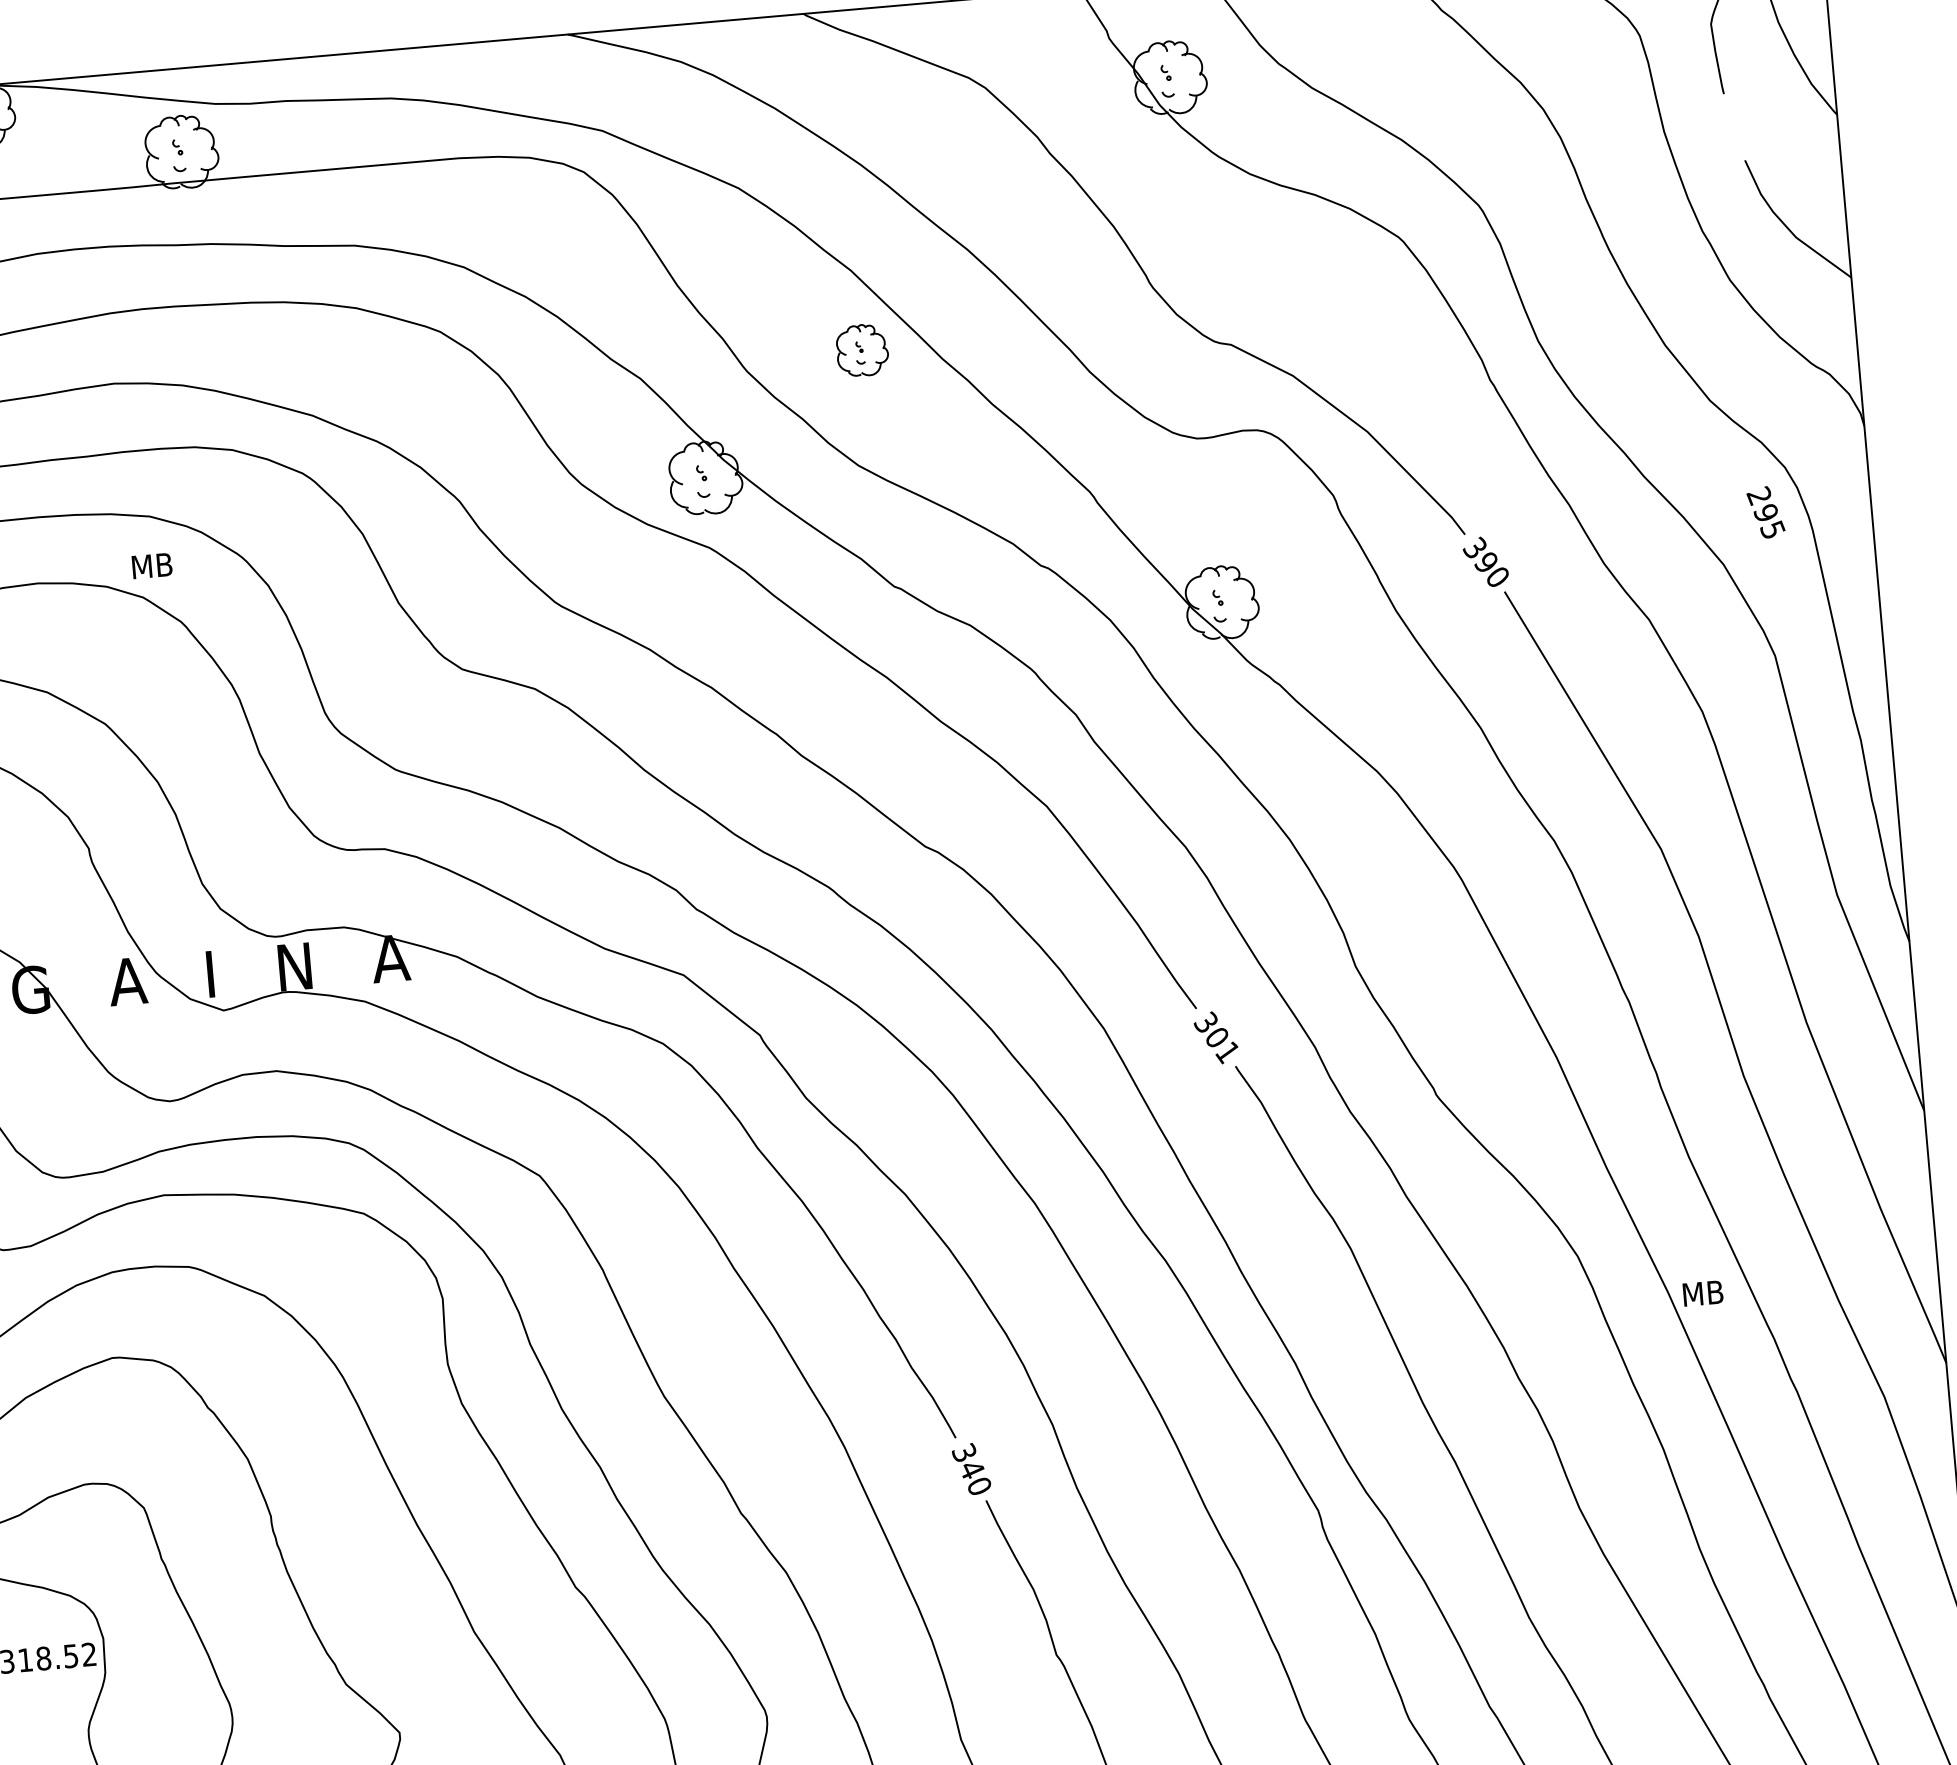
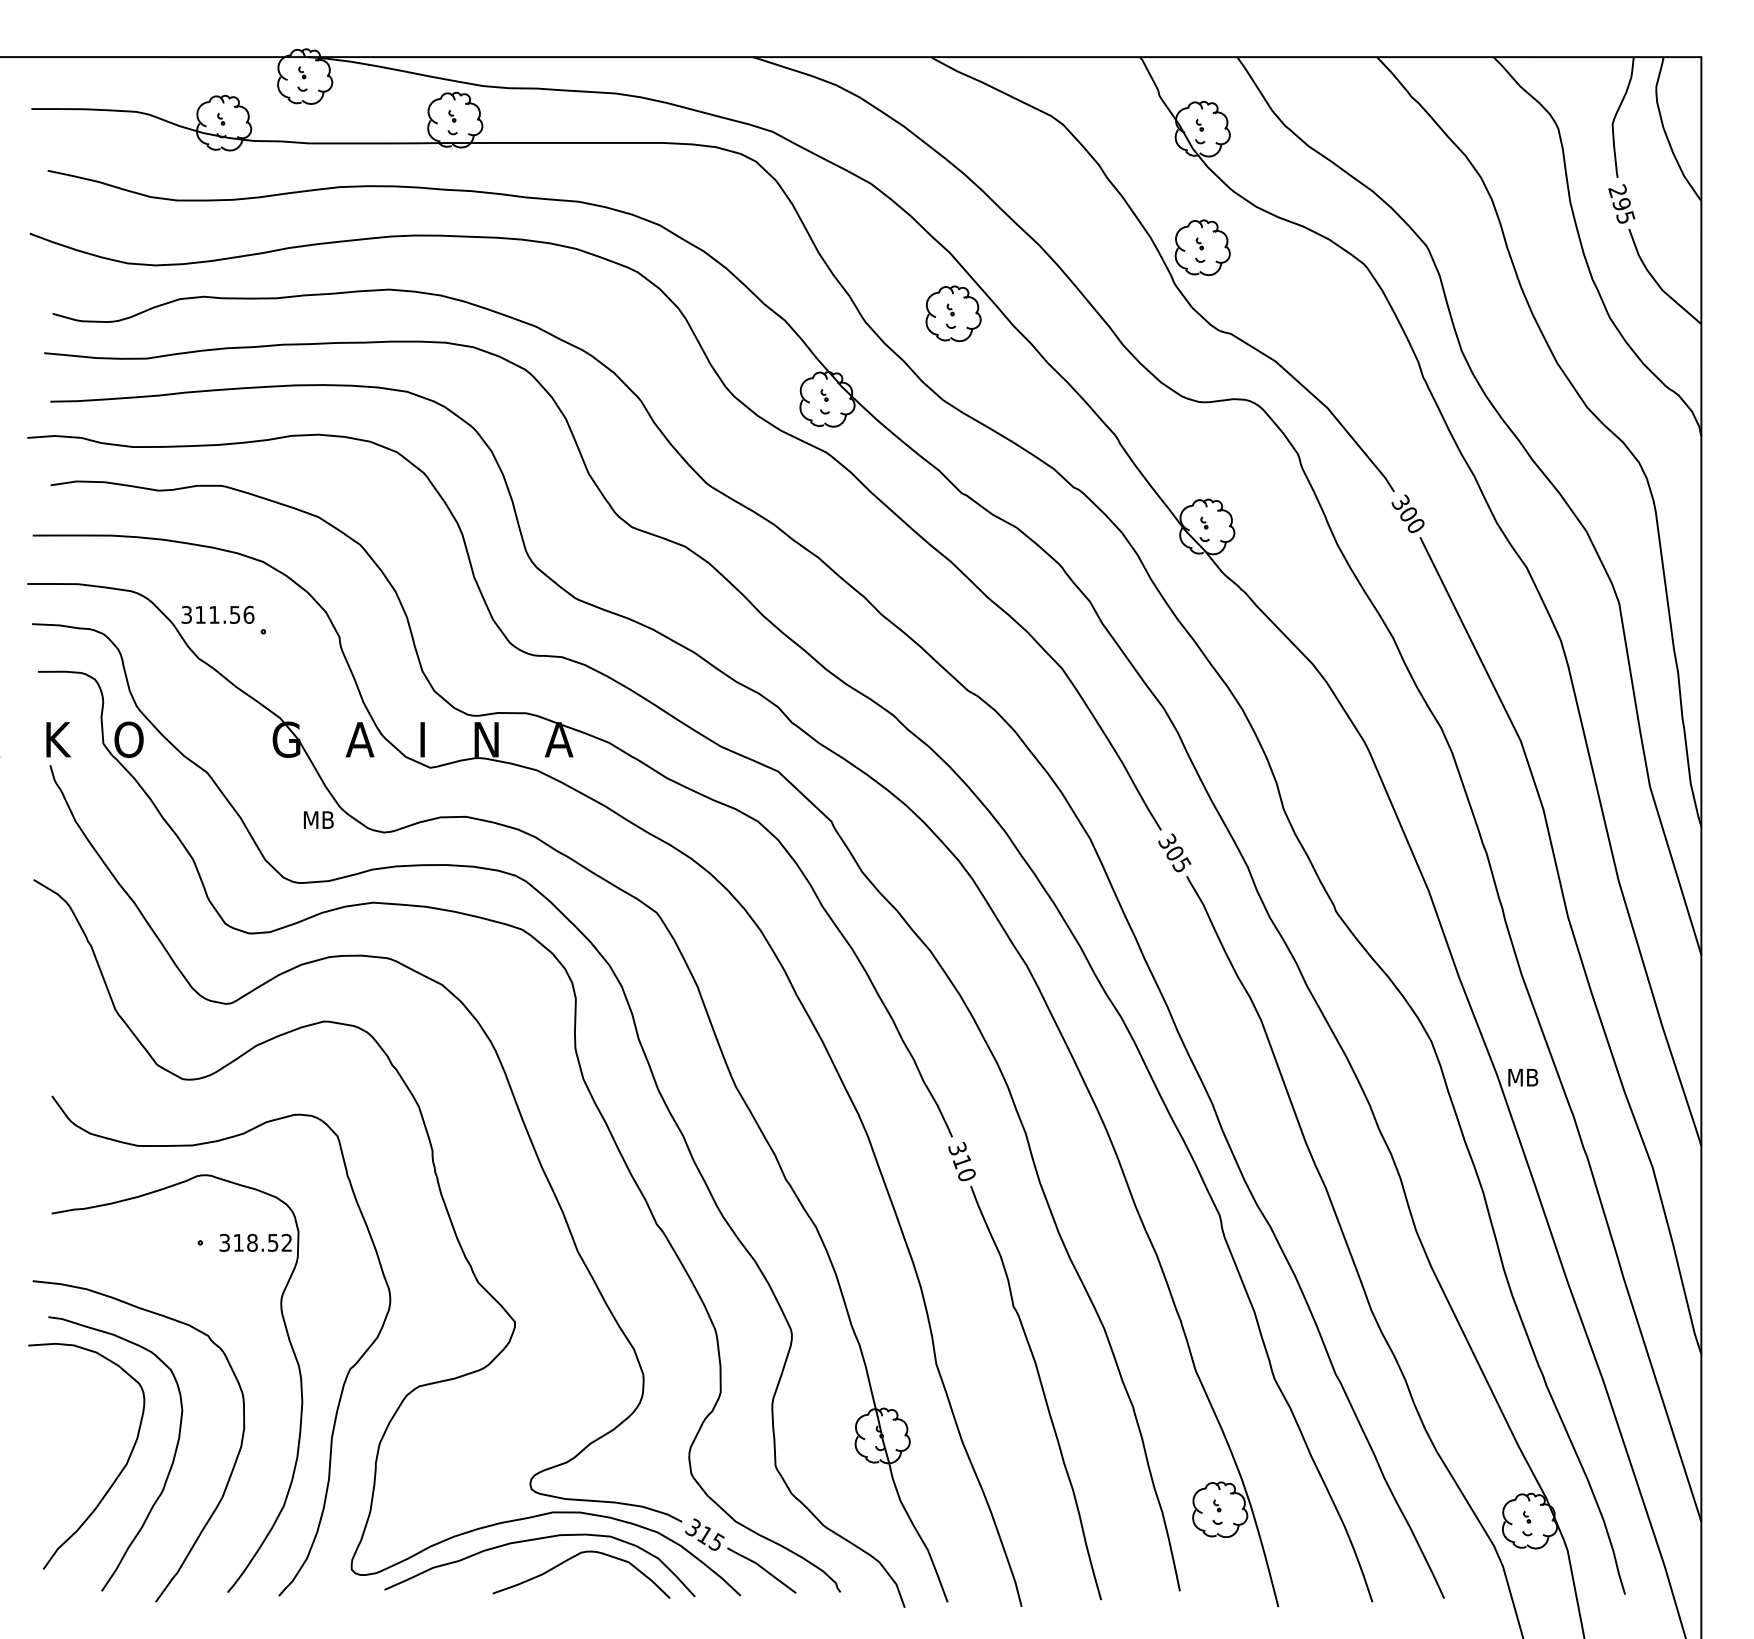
part: (1183, 234) -> (1202, 247), added
part: (862, 349) -> (953, 313), size x1.43
text: (1765, 511) -> (1621, 203), moved
text: (1485, 561) -> (1407, 513), 390 -> 300
text: (151, 565) -> (318, 819), moved
text: (1227, 1052) -> (1181, 865), 301 -> 305
text: (972, 1470) -> (962, 1162), 340 -> 310

